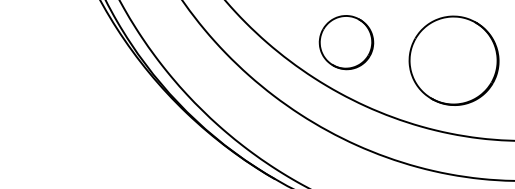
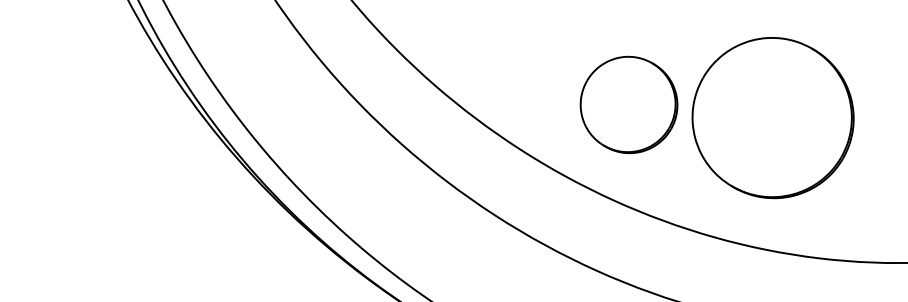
part: (346, 42) -> (629, 104), moved

